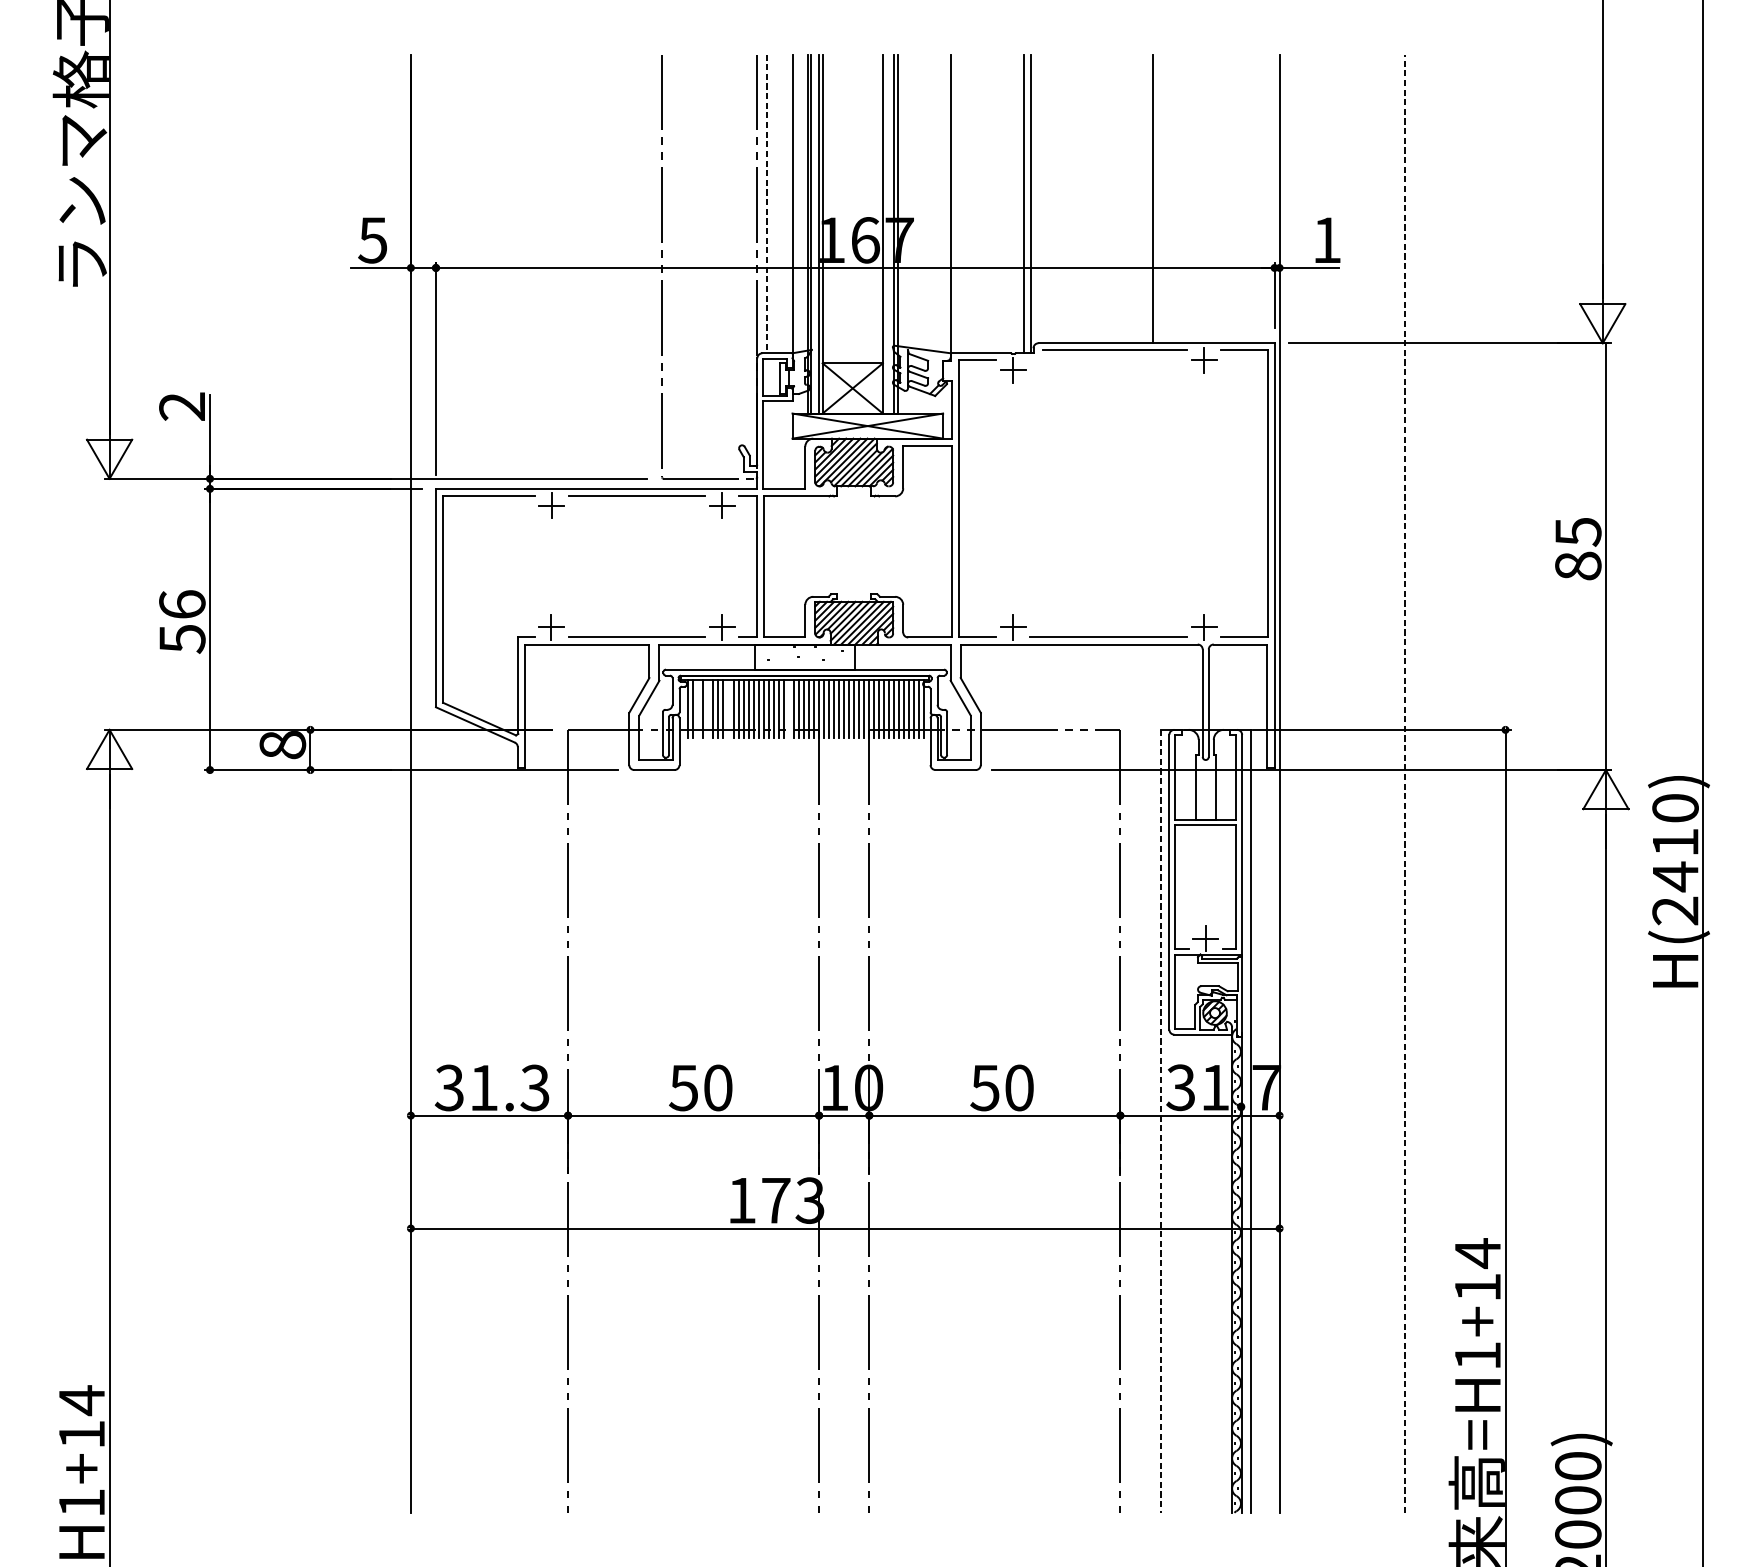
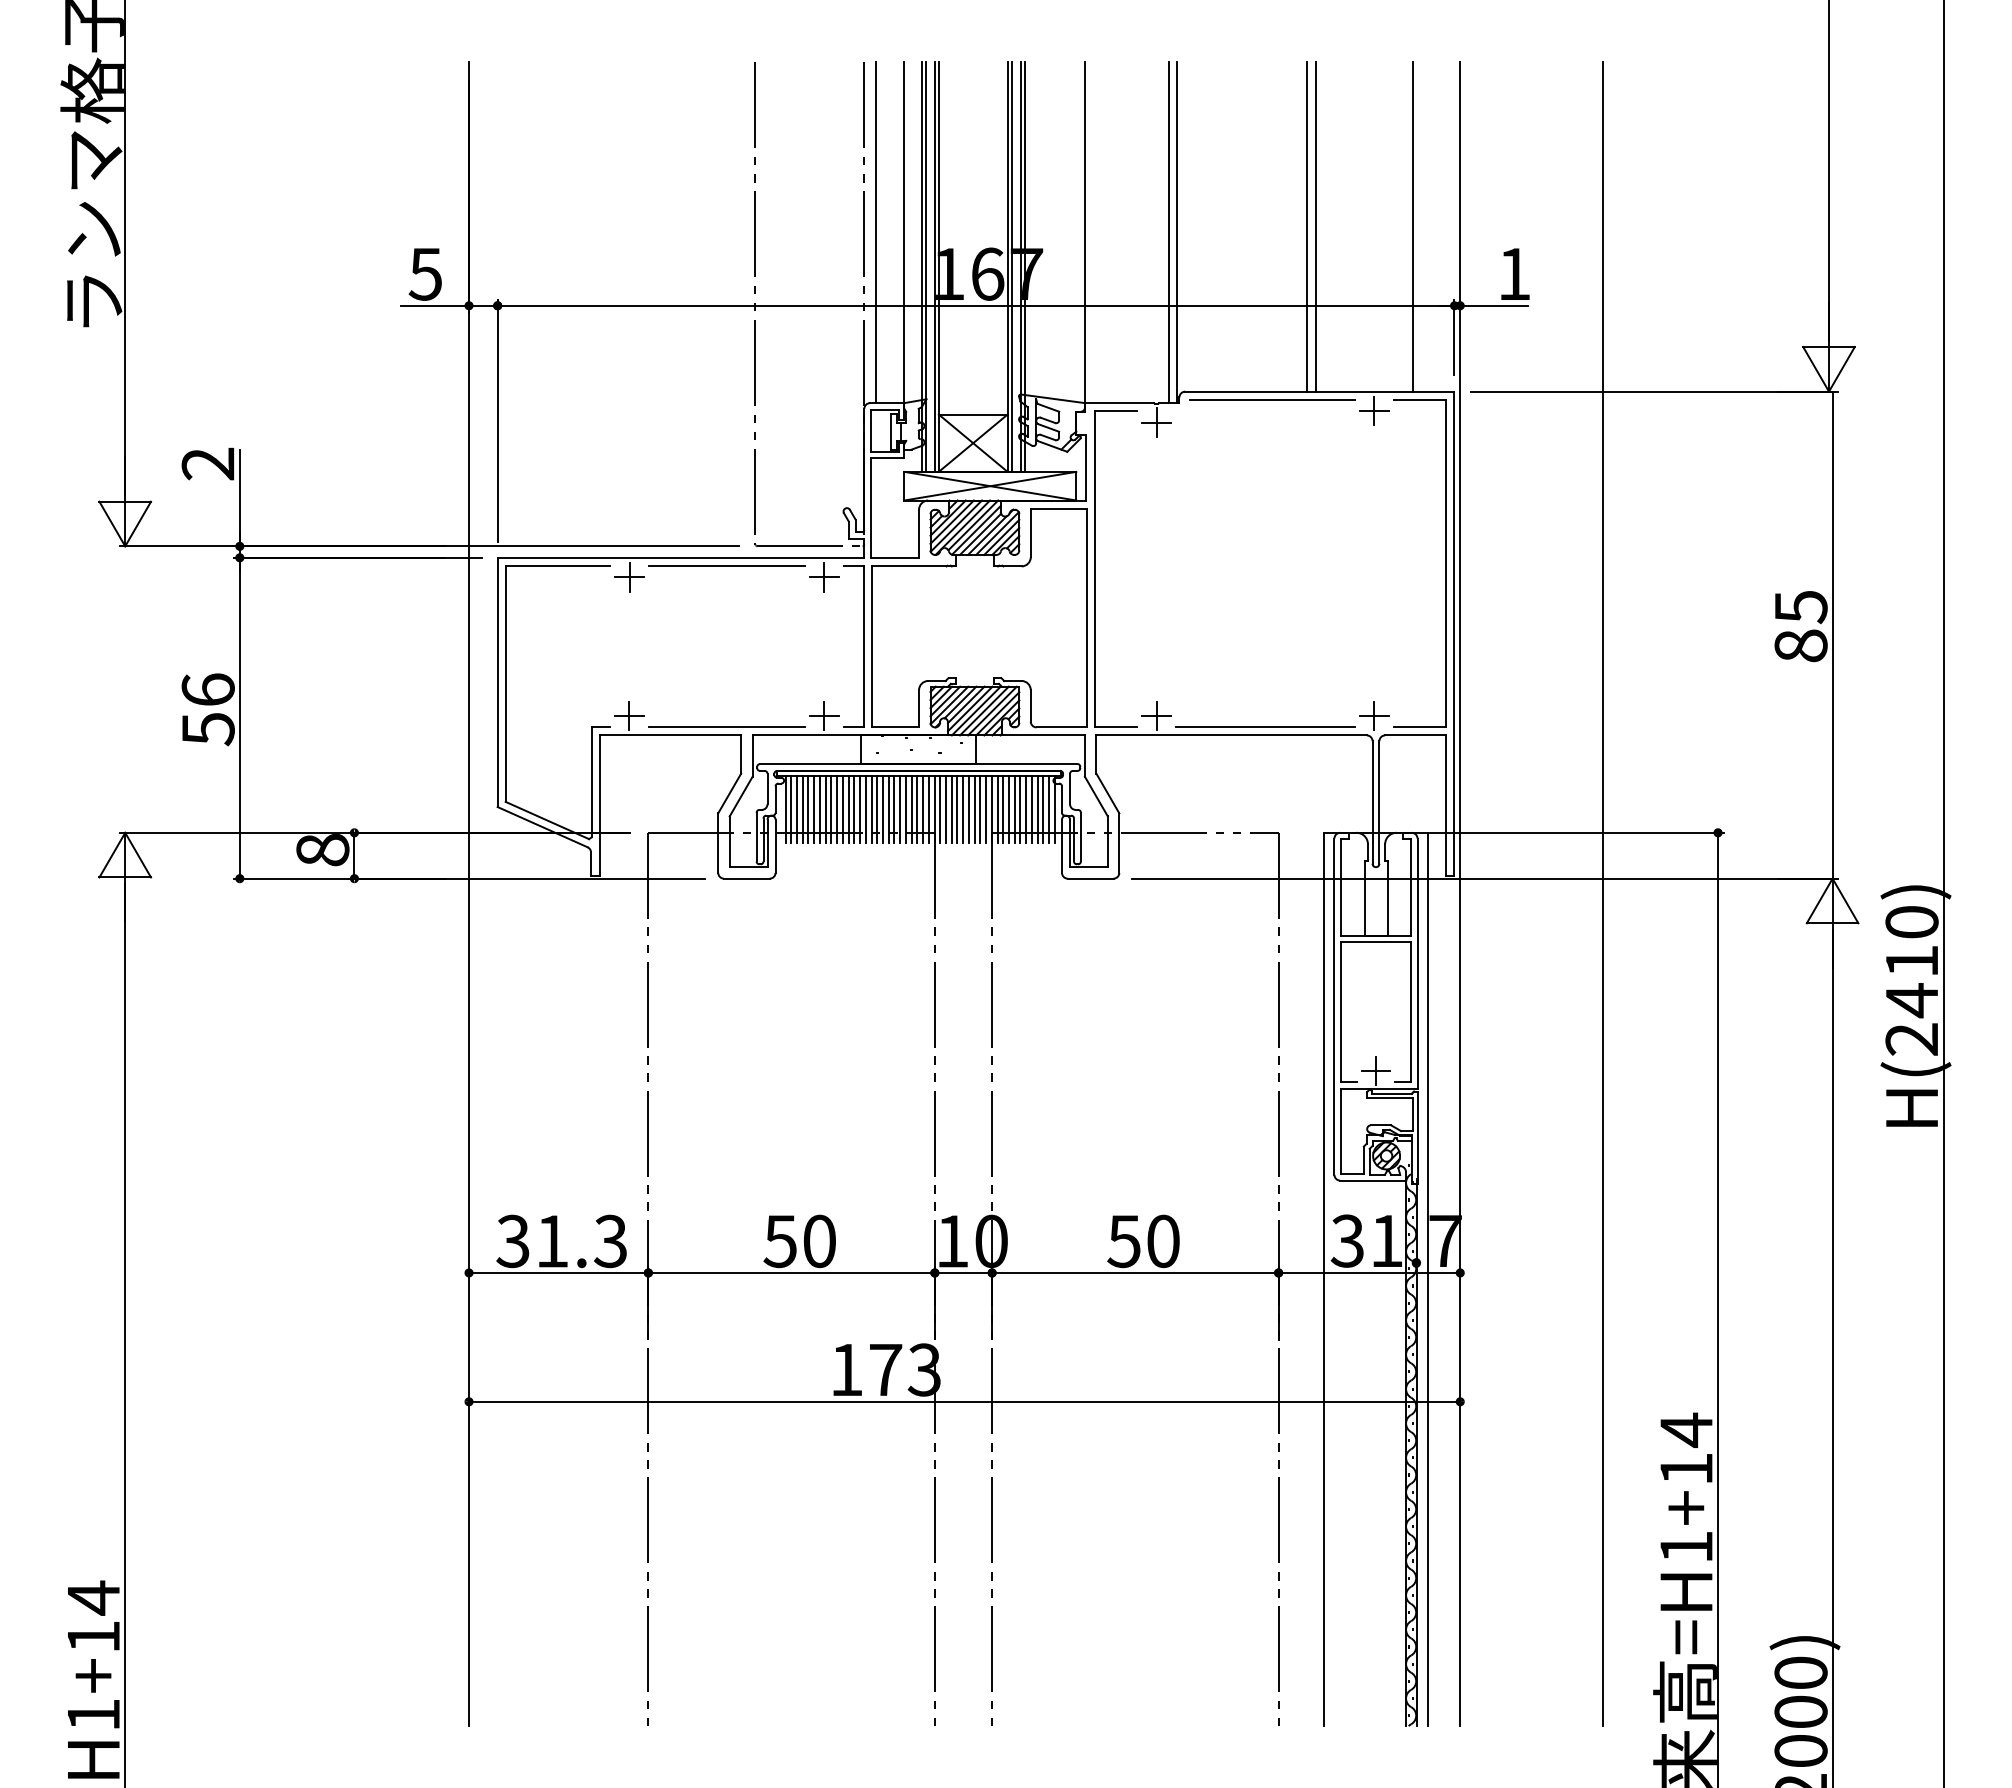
line: (1144, 198) -> (1306, 226), added
line: (1238, 198) -> (1413, 226), added
line: (767, 204) -> (875, 233), dashed -> solid
line: (886, 233) -> (1011, 266), added
line: (698, 708) -> (797, 808), added
line: (708, 708) -> (808, 808), added
line: (728, 708) -> (831, 808), added
line: (789, 708) -> (900, 808), added
line: (1405, 783) -> (1603, 894), dashed -> solid
line: (1160, 1121) -> (1324, 1279), dashed -> solid

